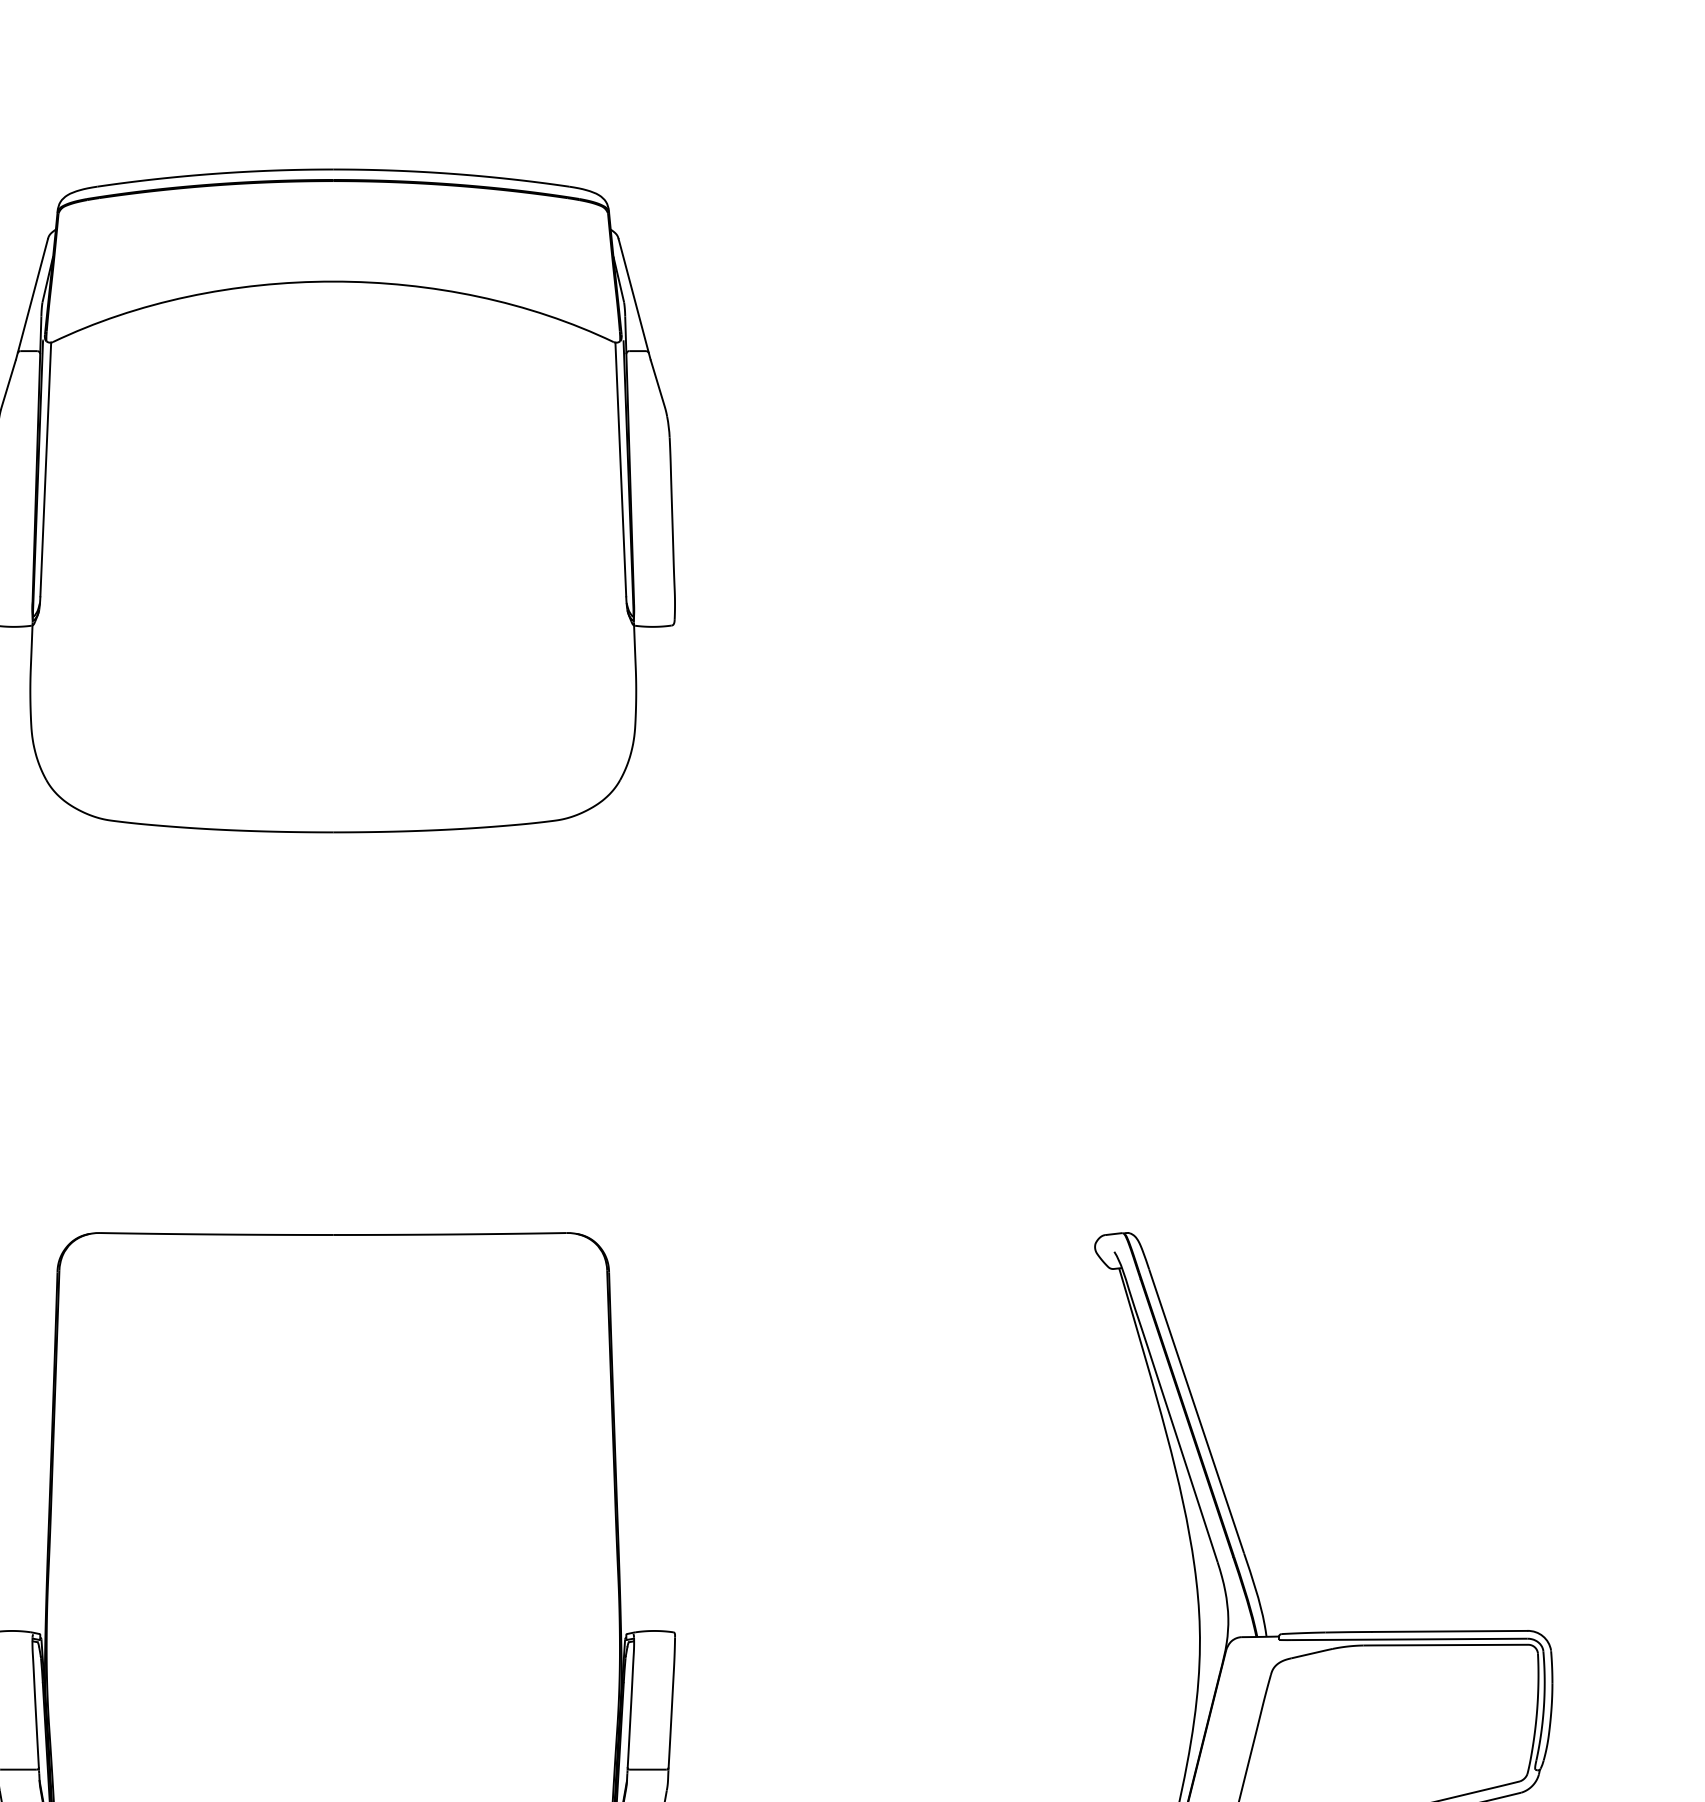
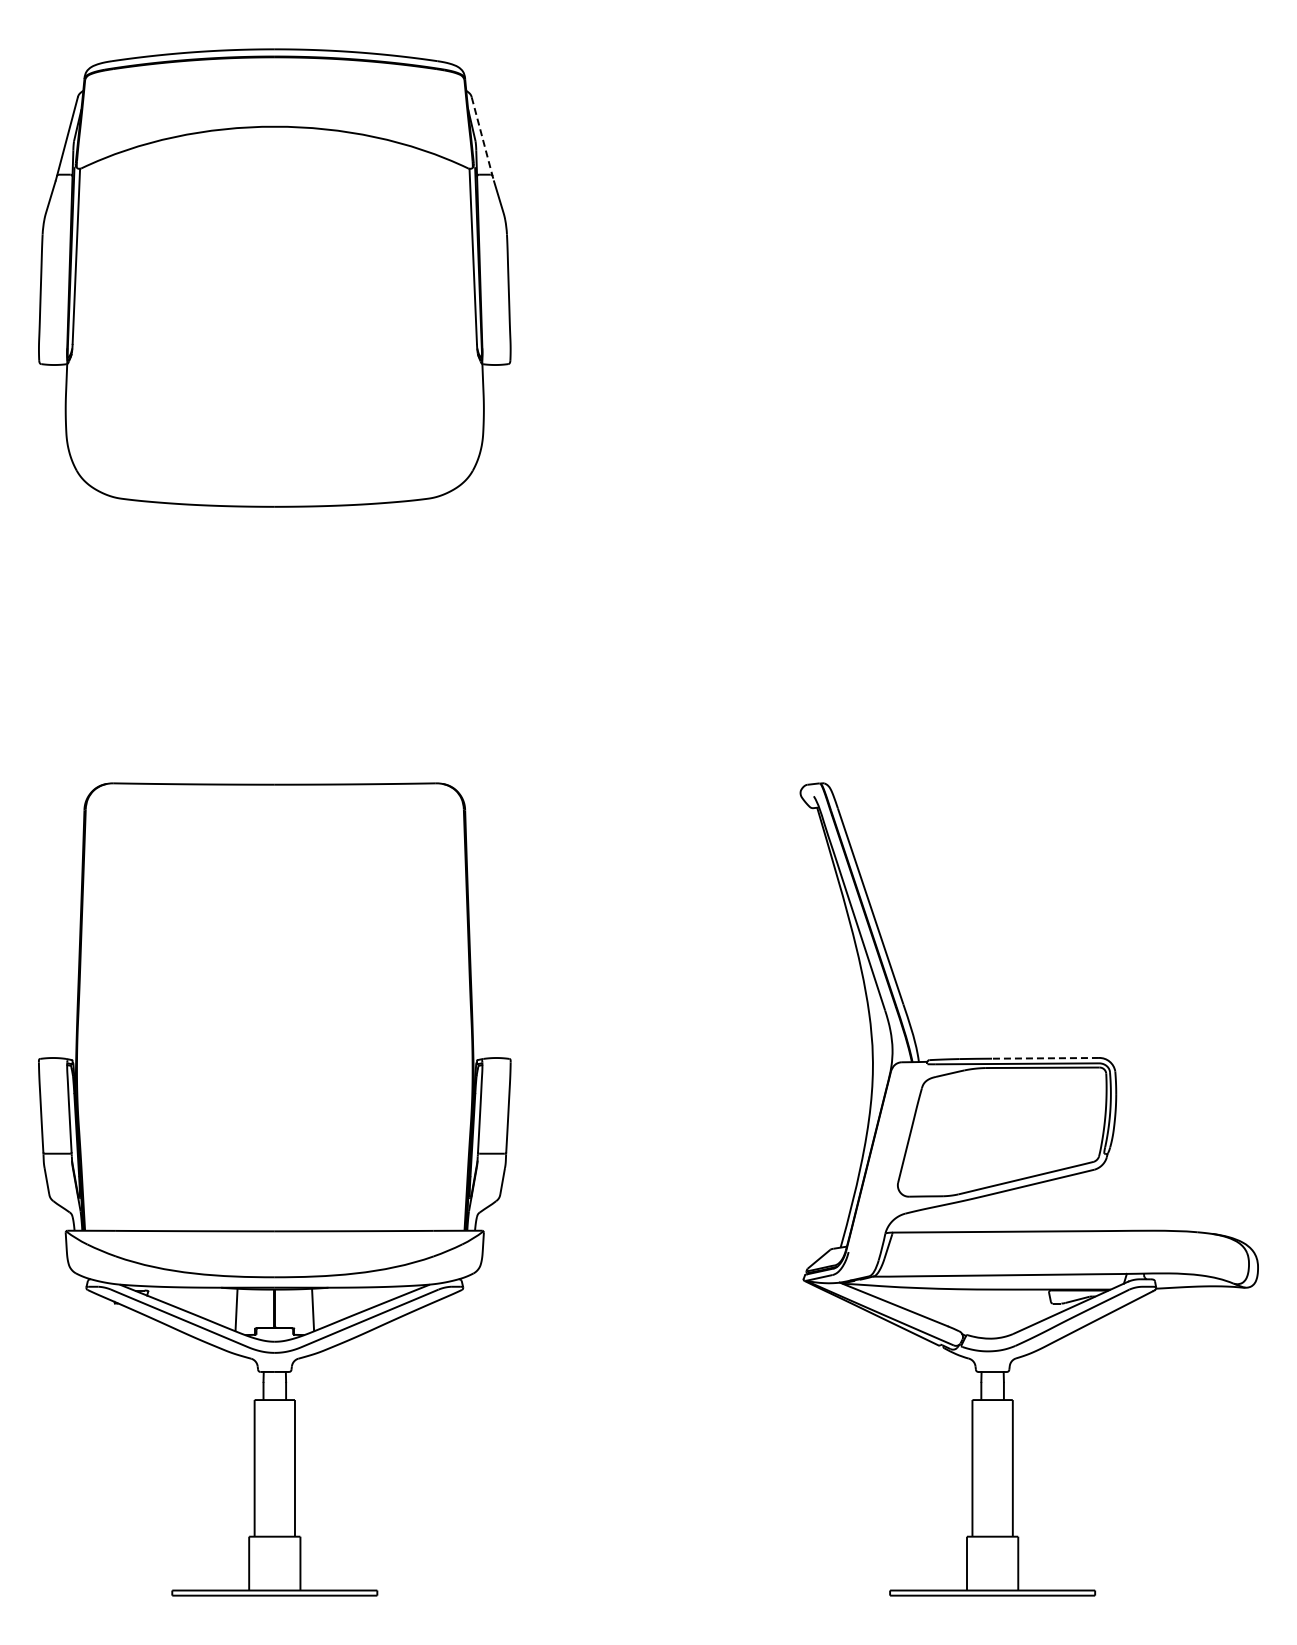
line: (634, 298) -> (482, 138), solid -> dashed
line: (1448, 1631) -> (1044, 1058), solid -> dashed

